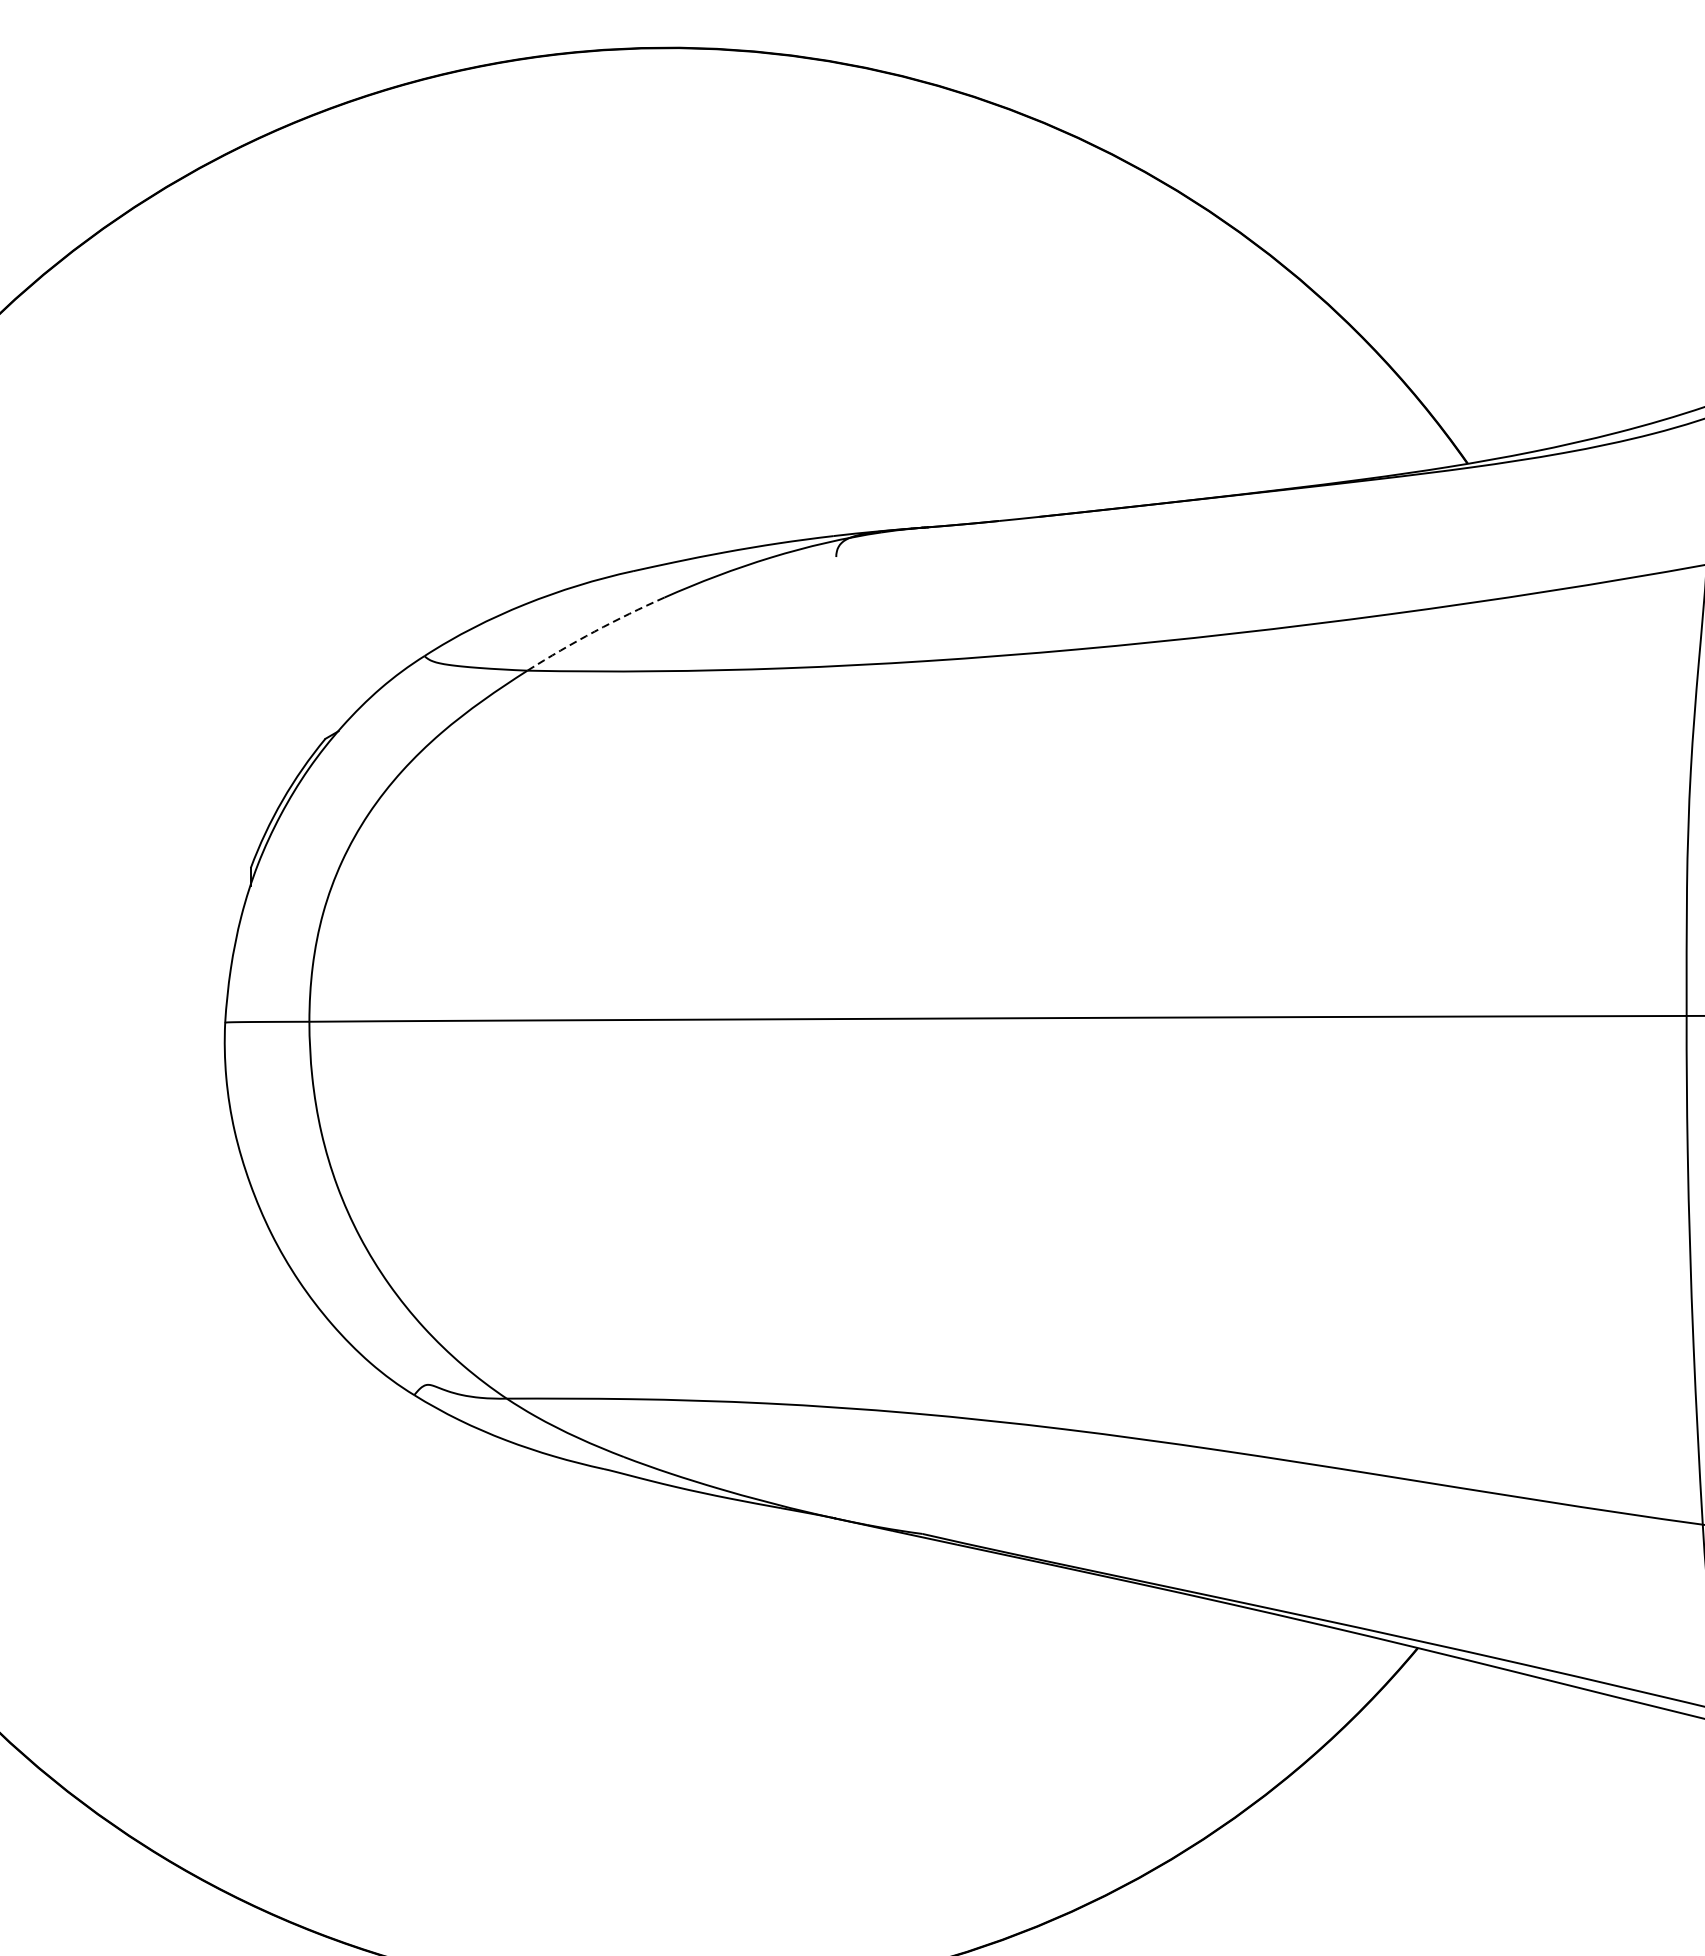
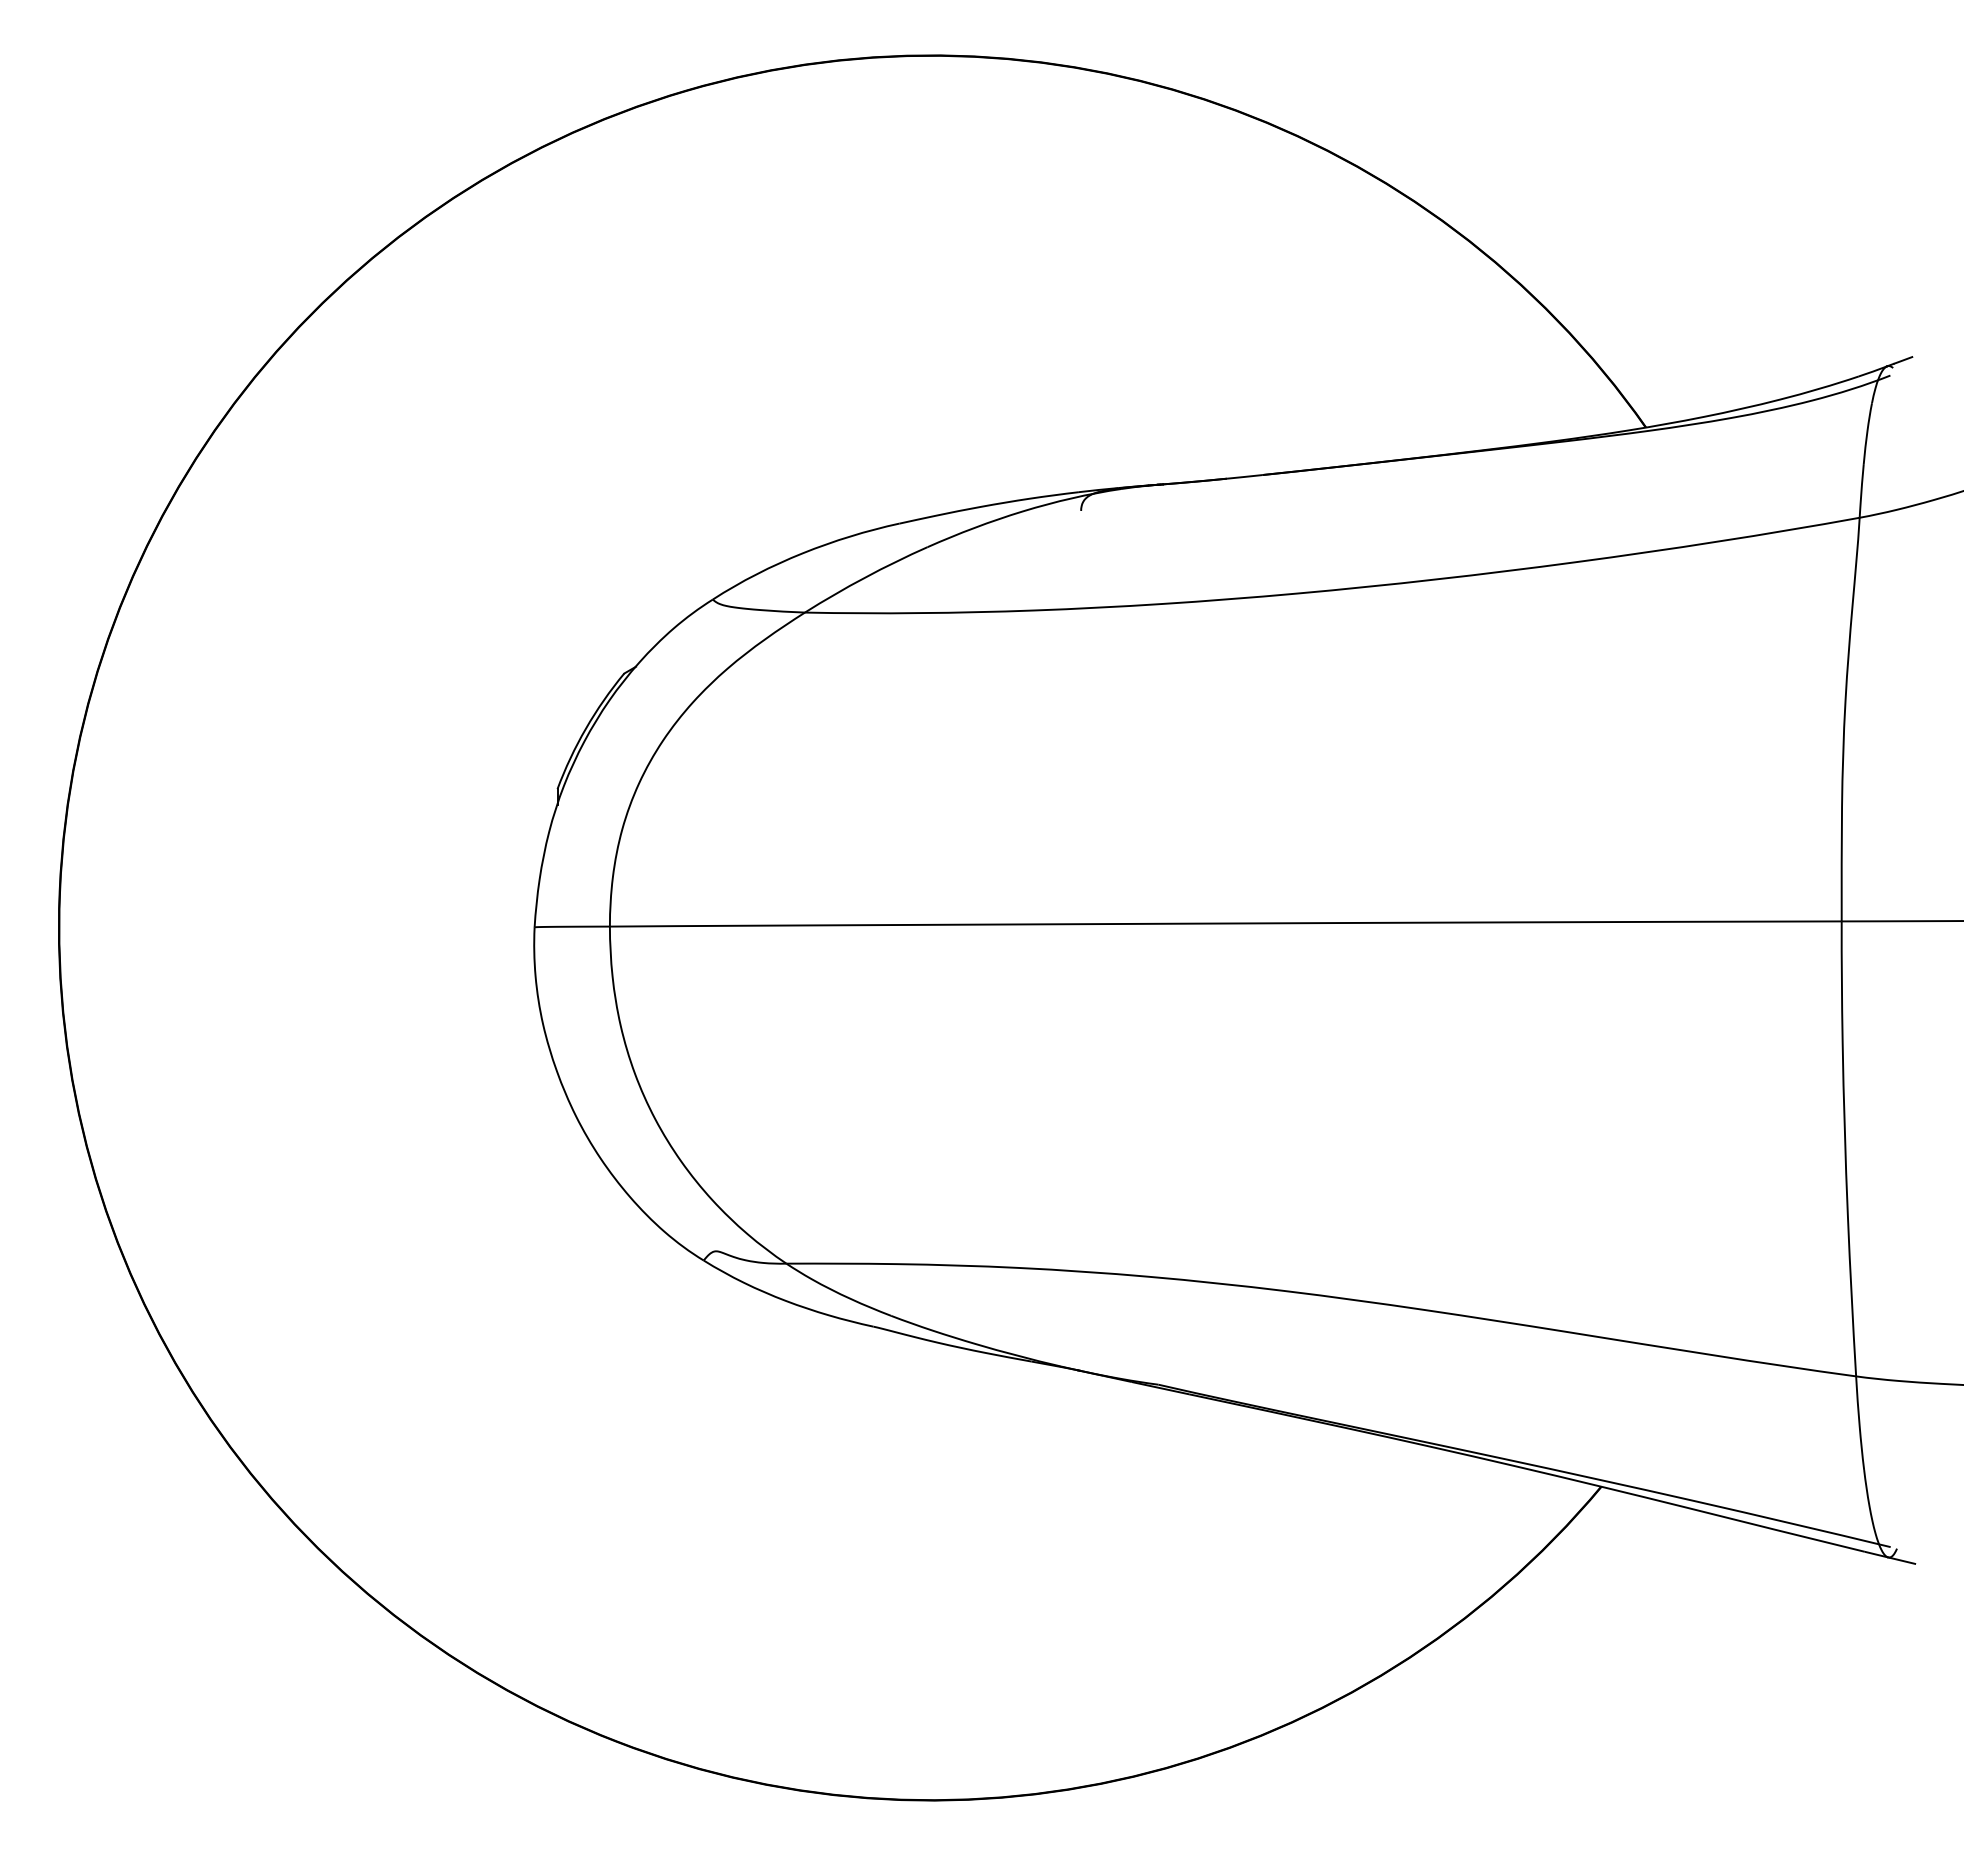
arc: (595, 631) -> (865, 577), dashed -> solid

